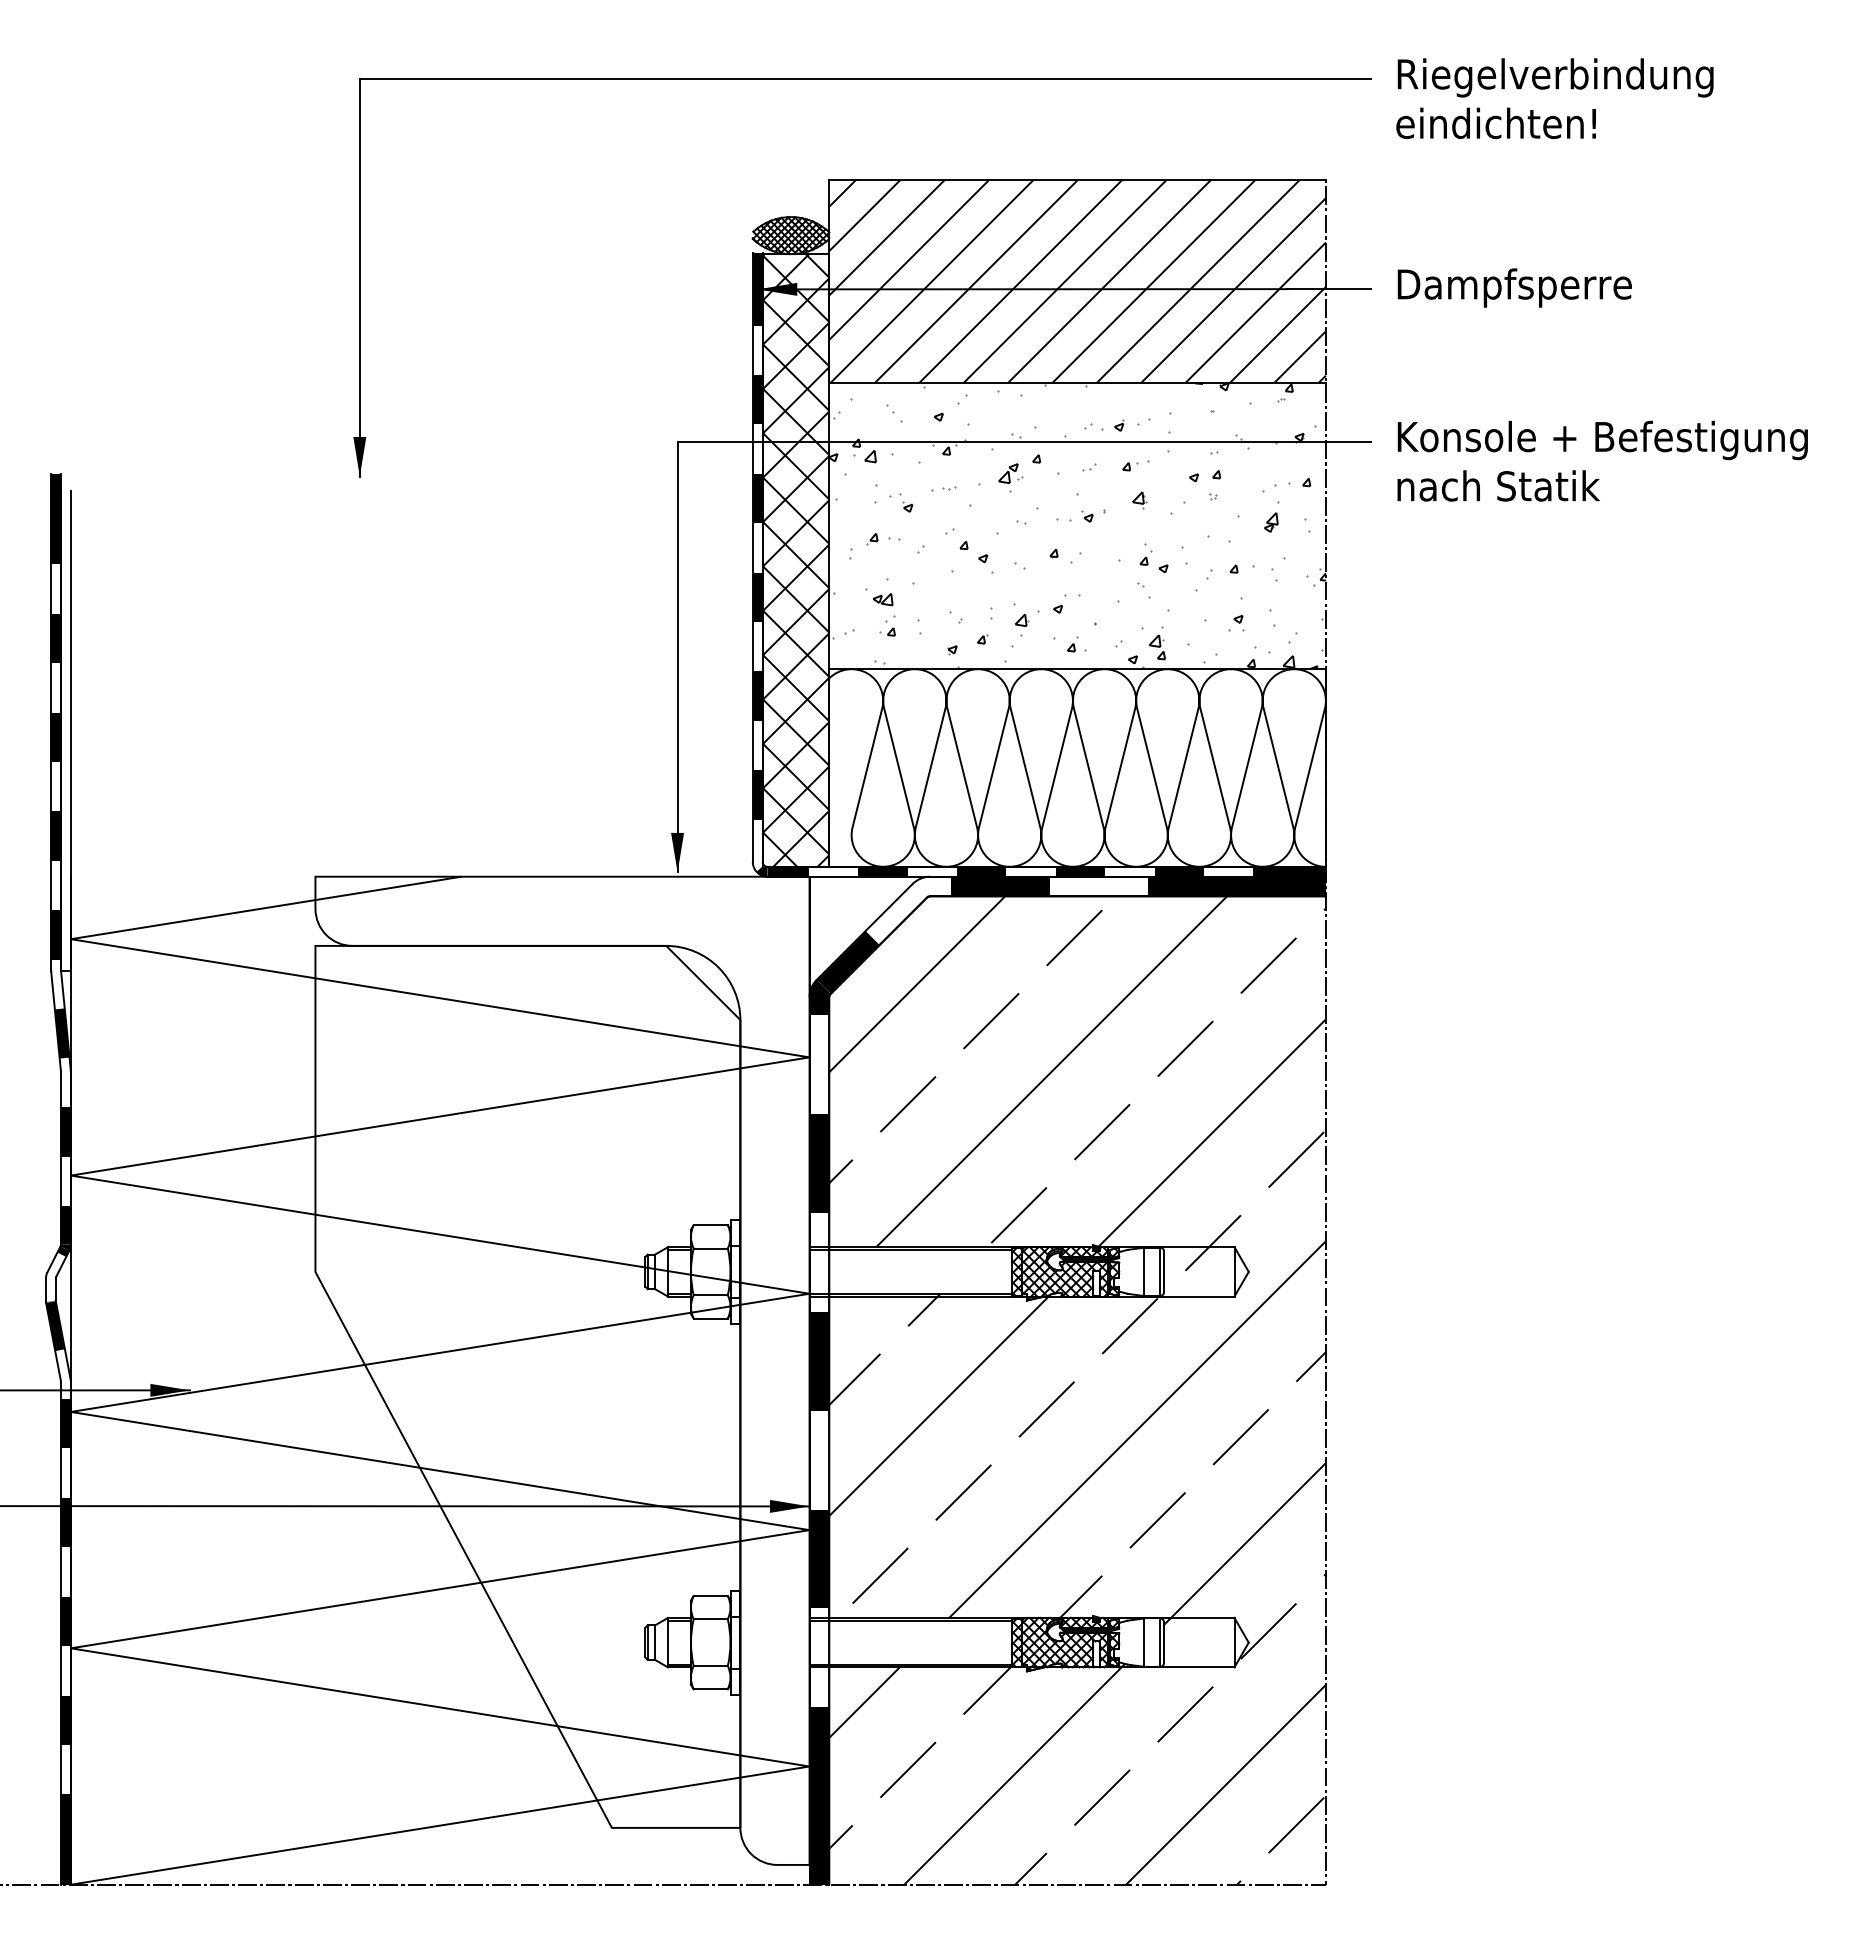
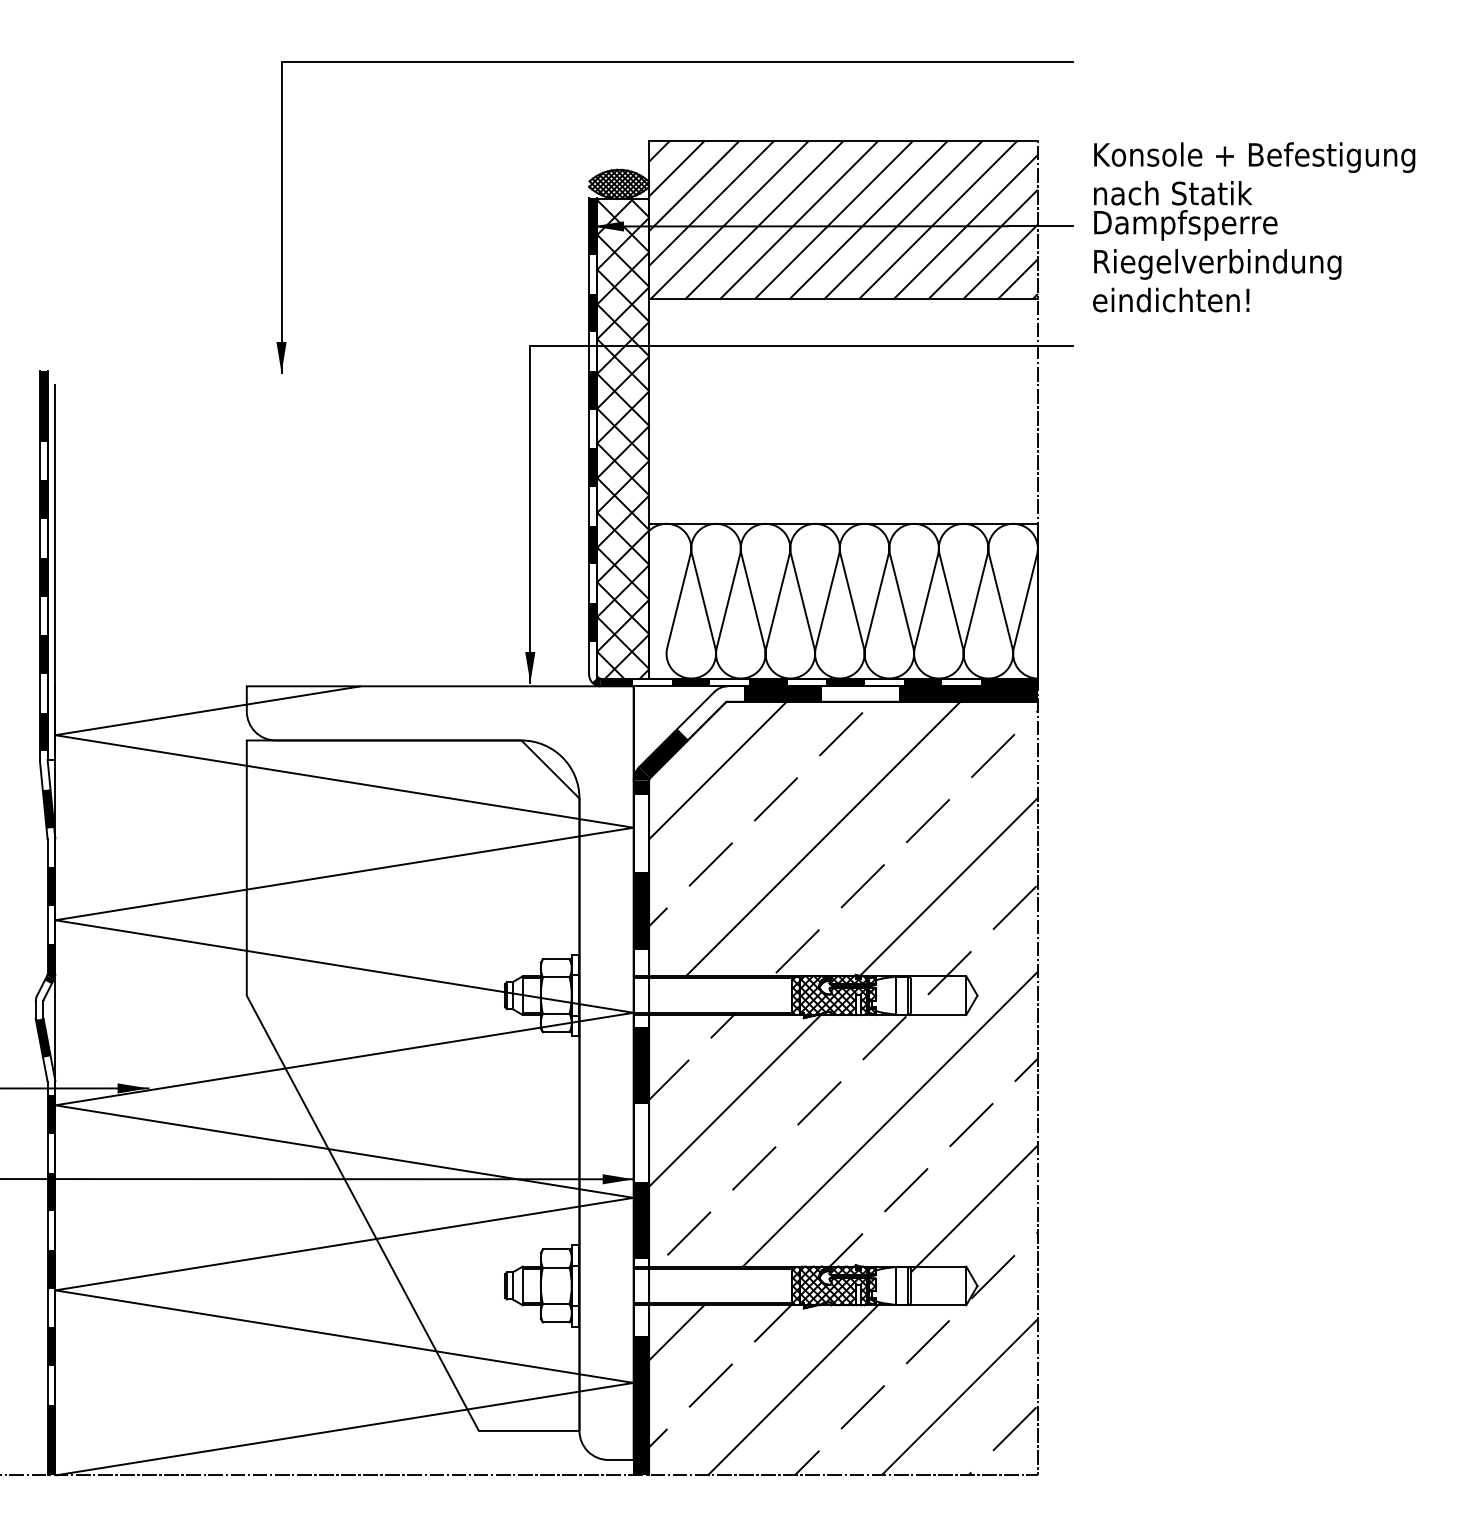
text: (1554, 98) -> (1216, 280), moved
text: (1602, 460) -> (1254, 173), moved
hatch: (1077, 525) -> (843, 411), removed

